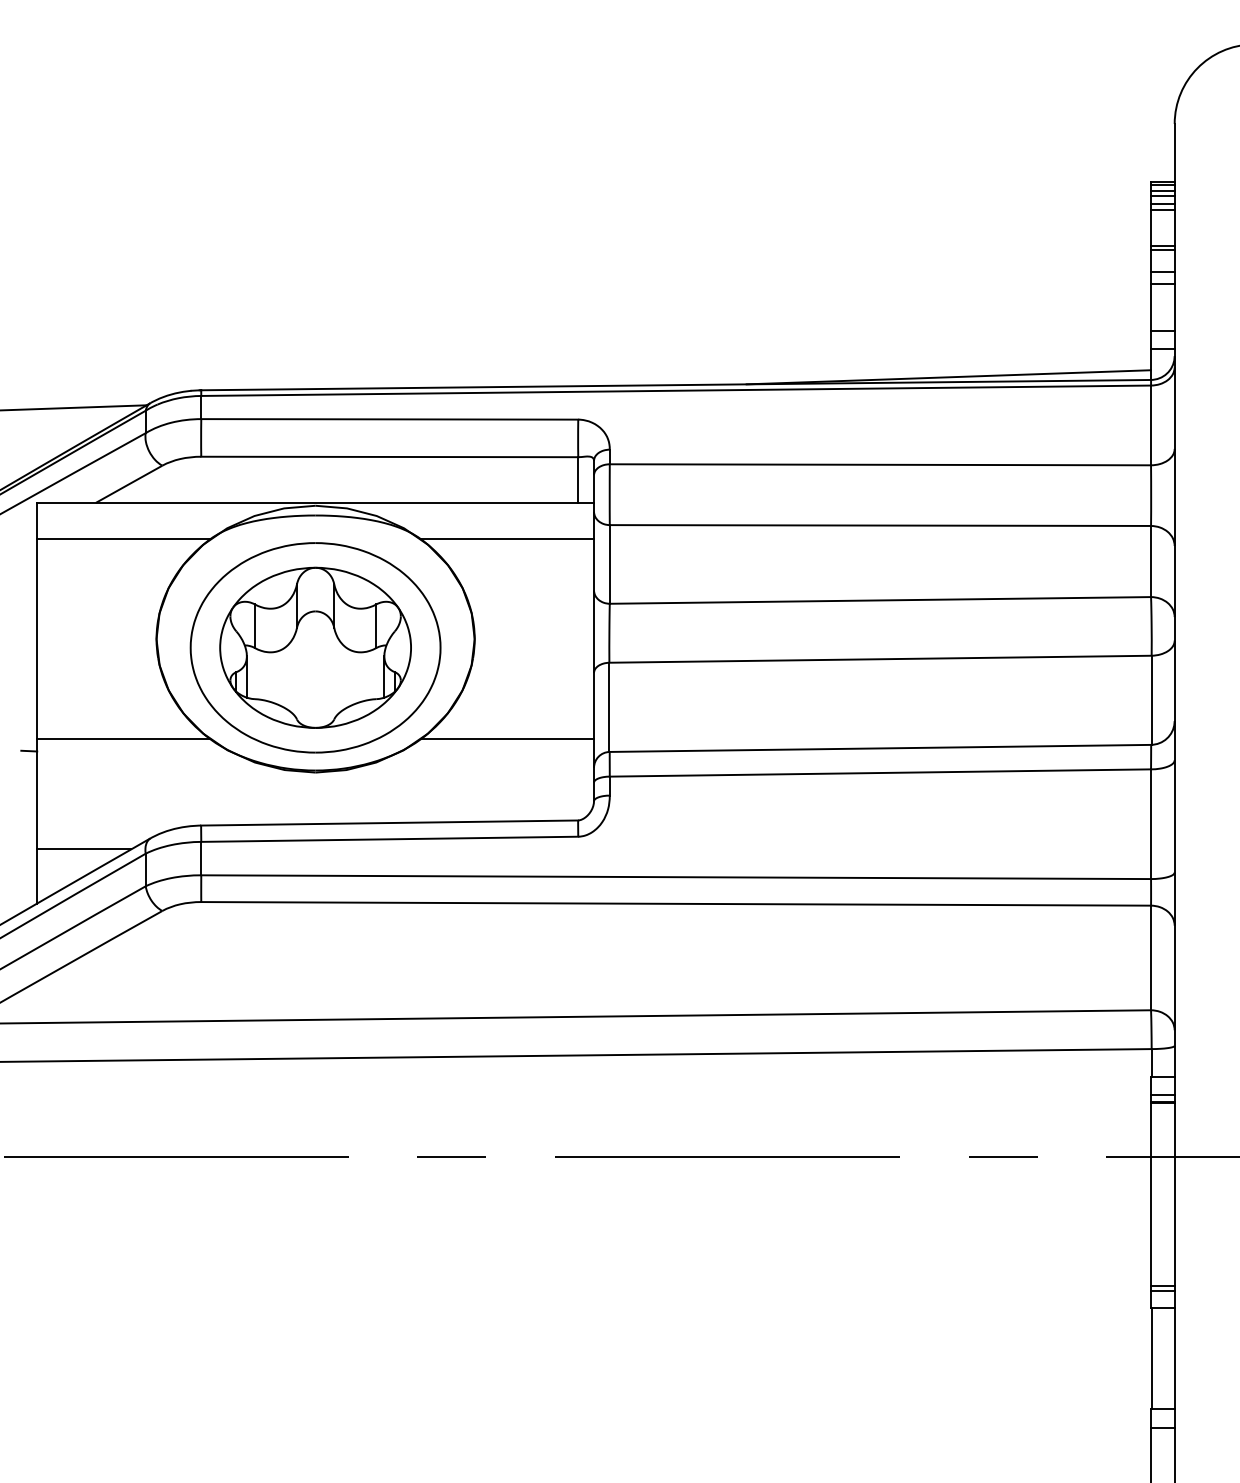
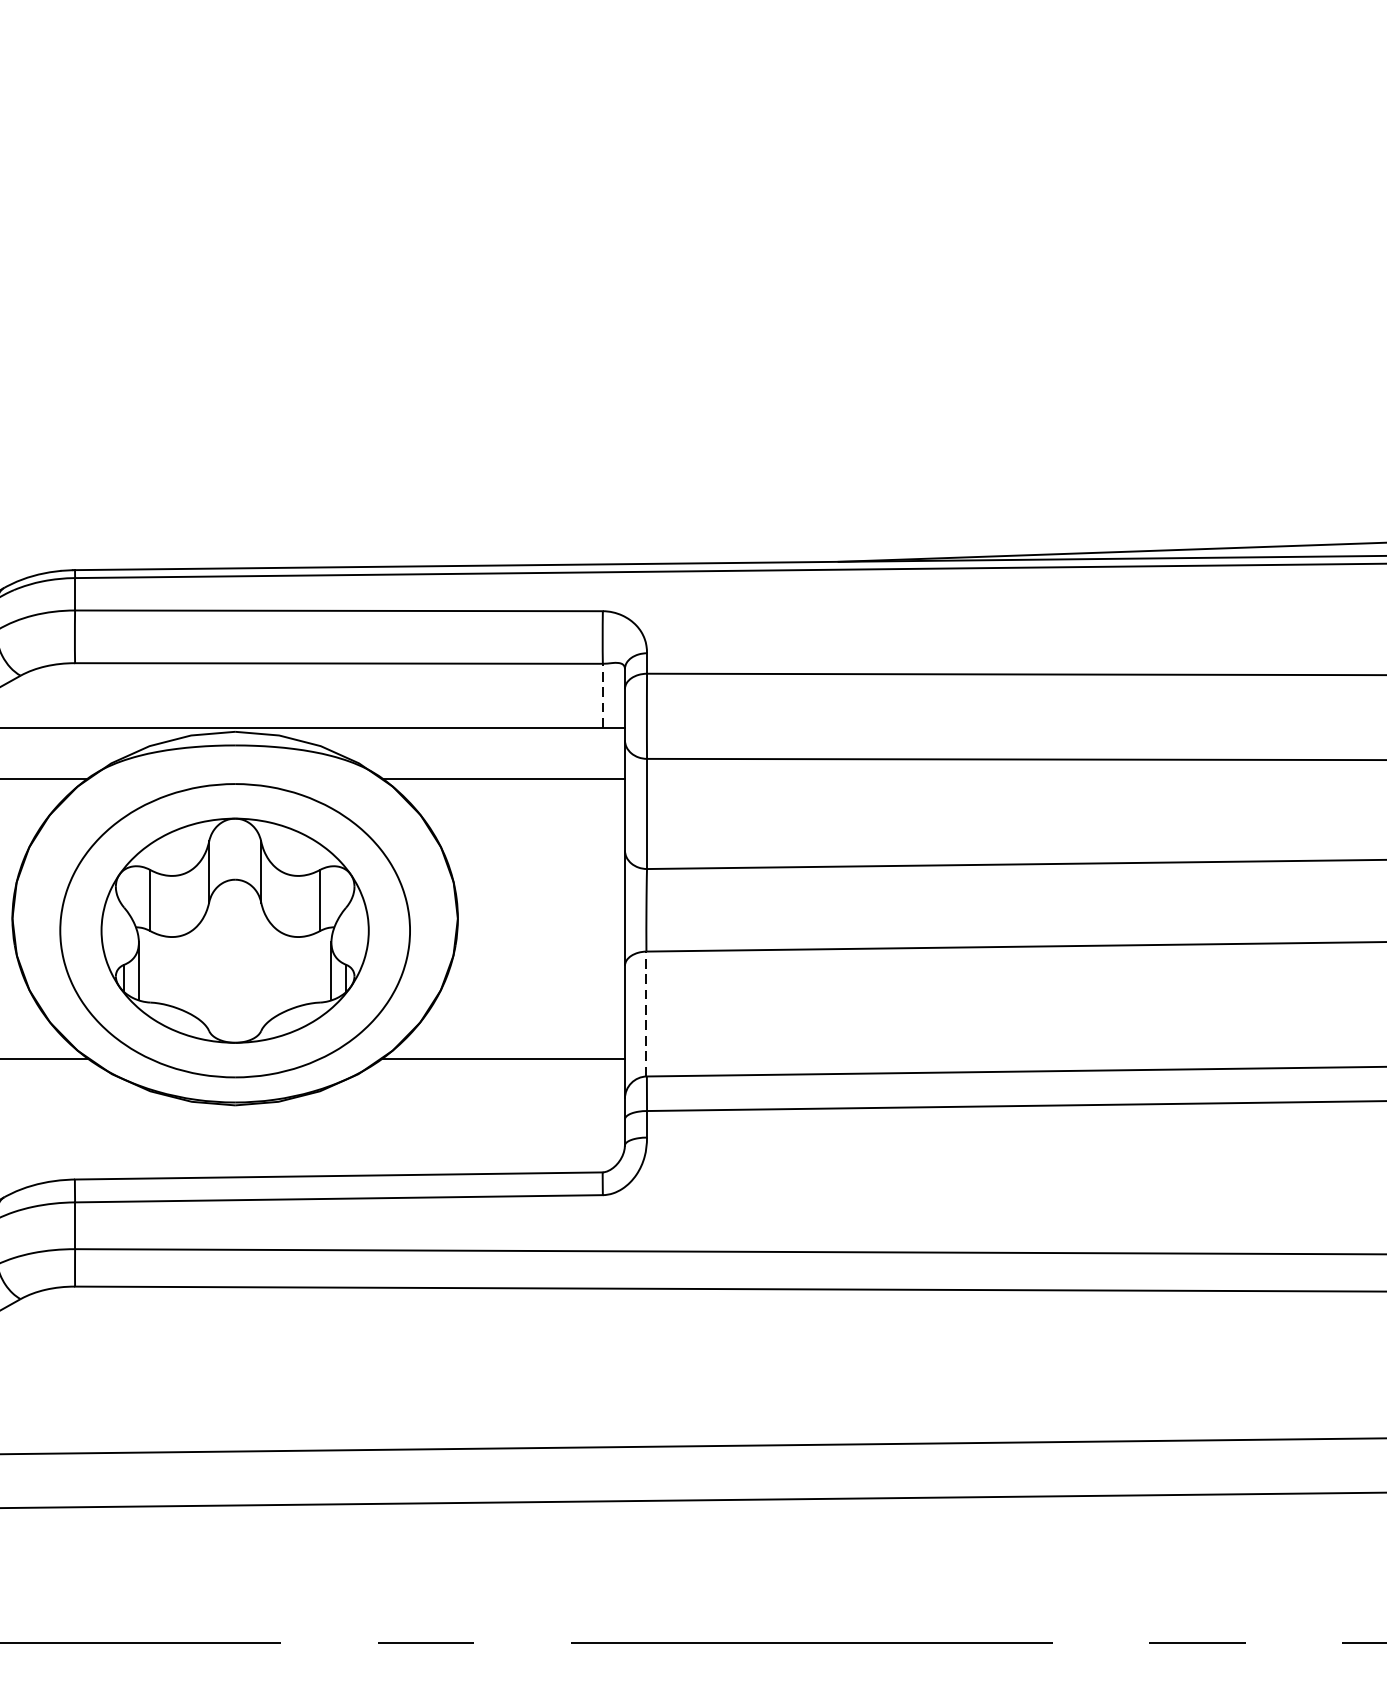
line: (578, 480) -> (603, 696), solid -> dashed
line: (609, 707) -> (646, 1014), solid -> dashed

